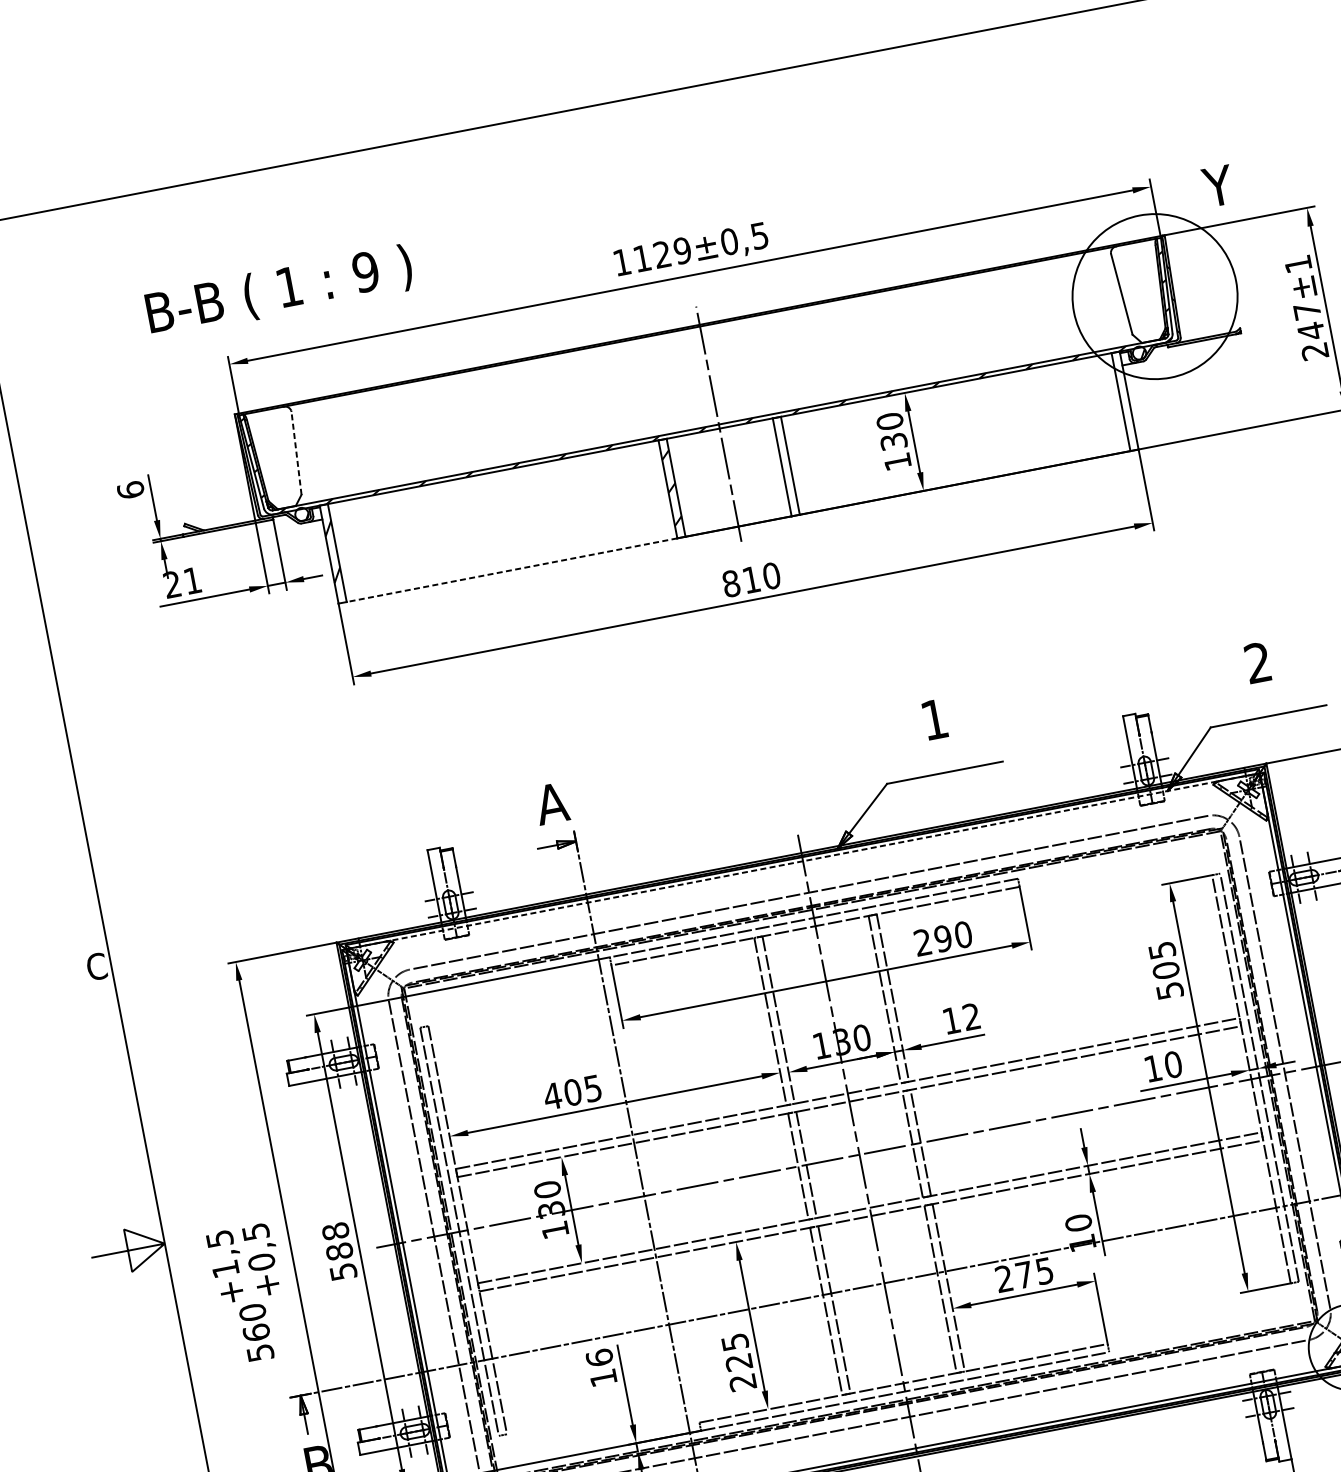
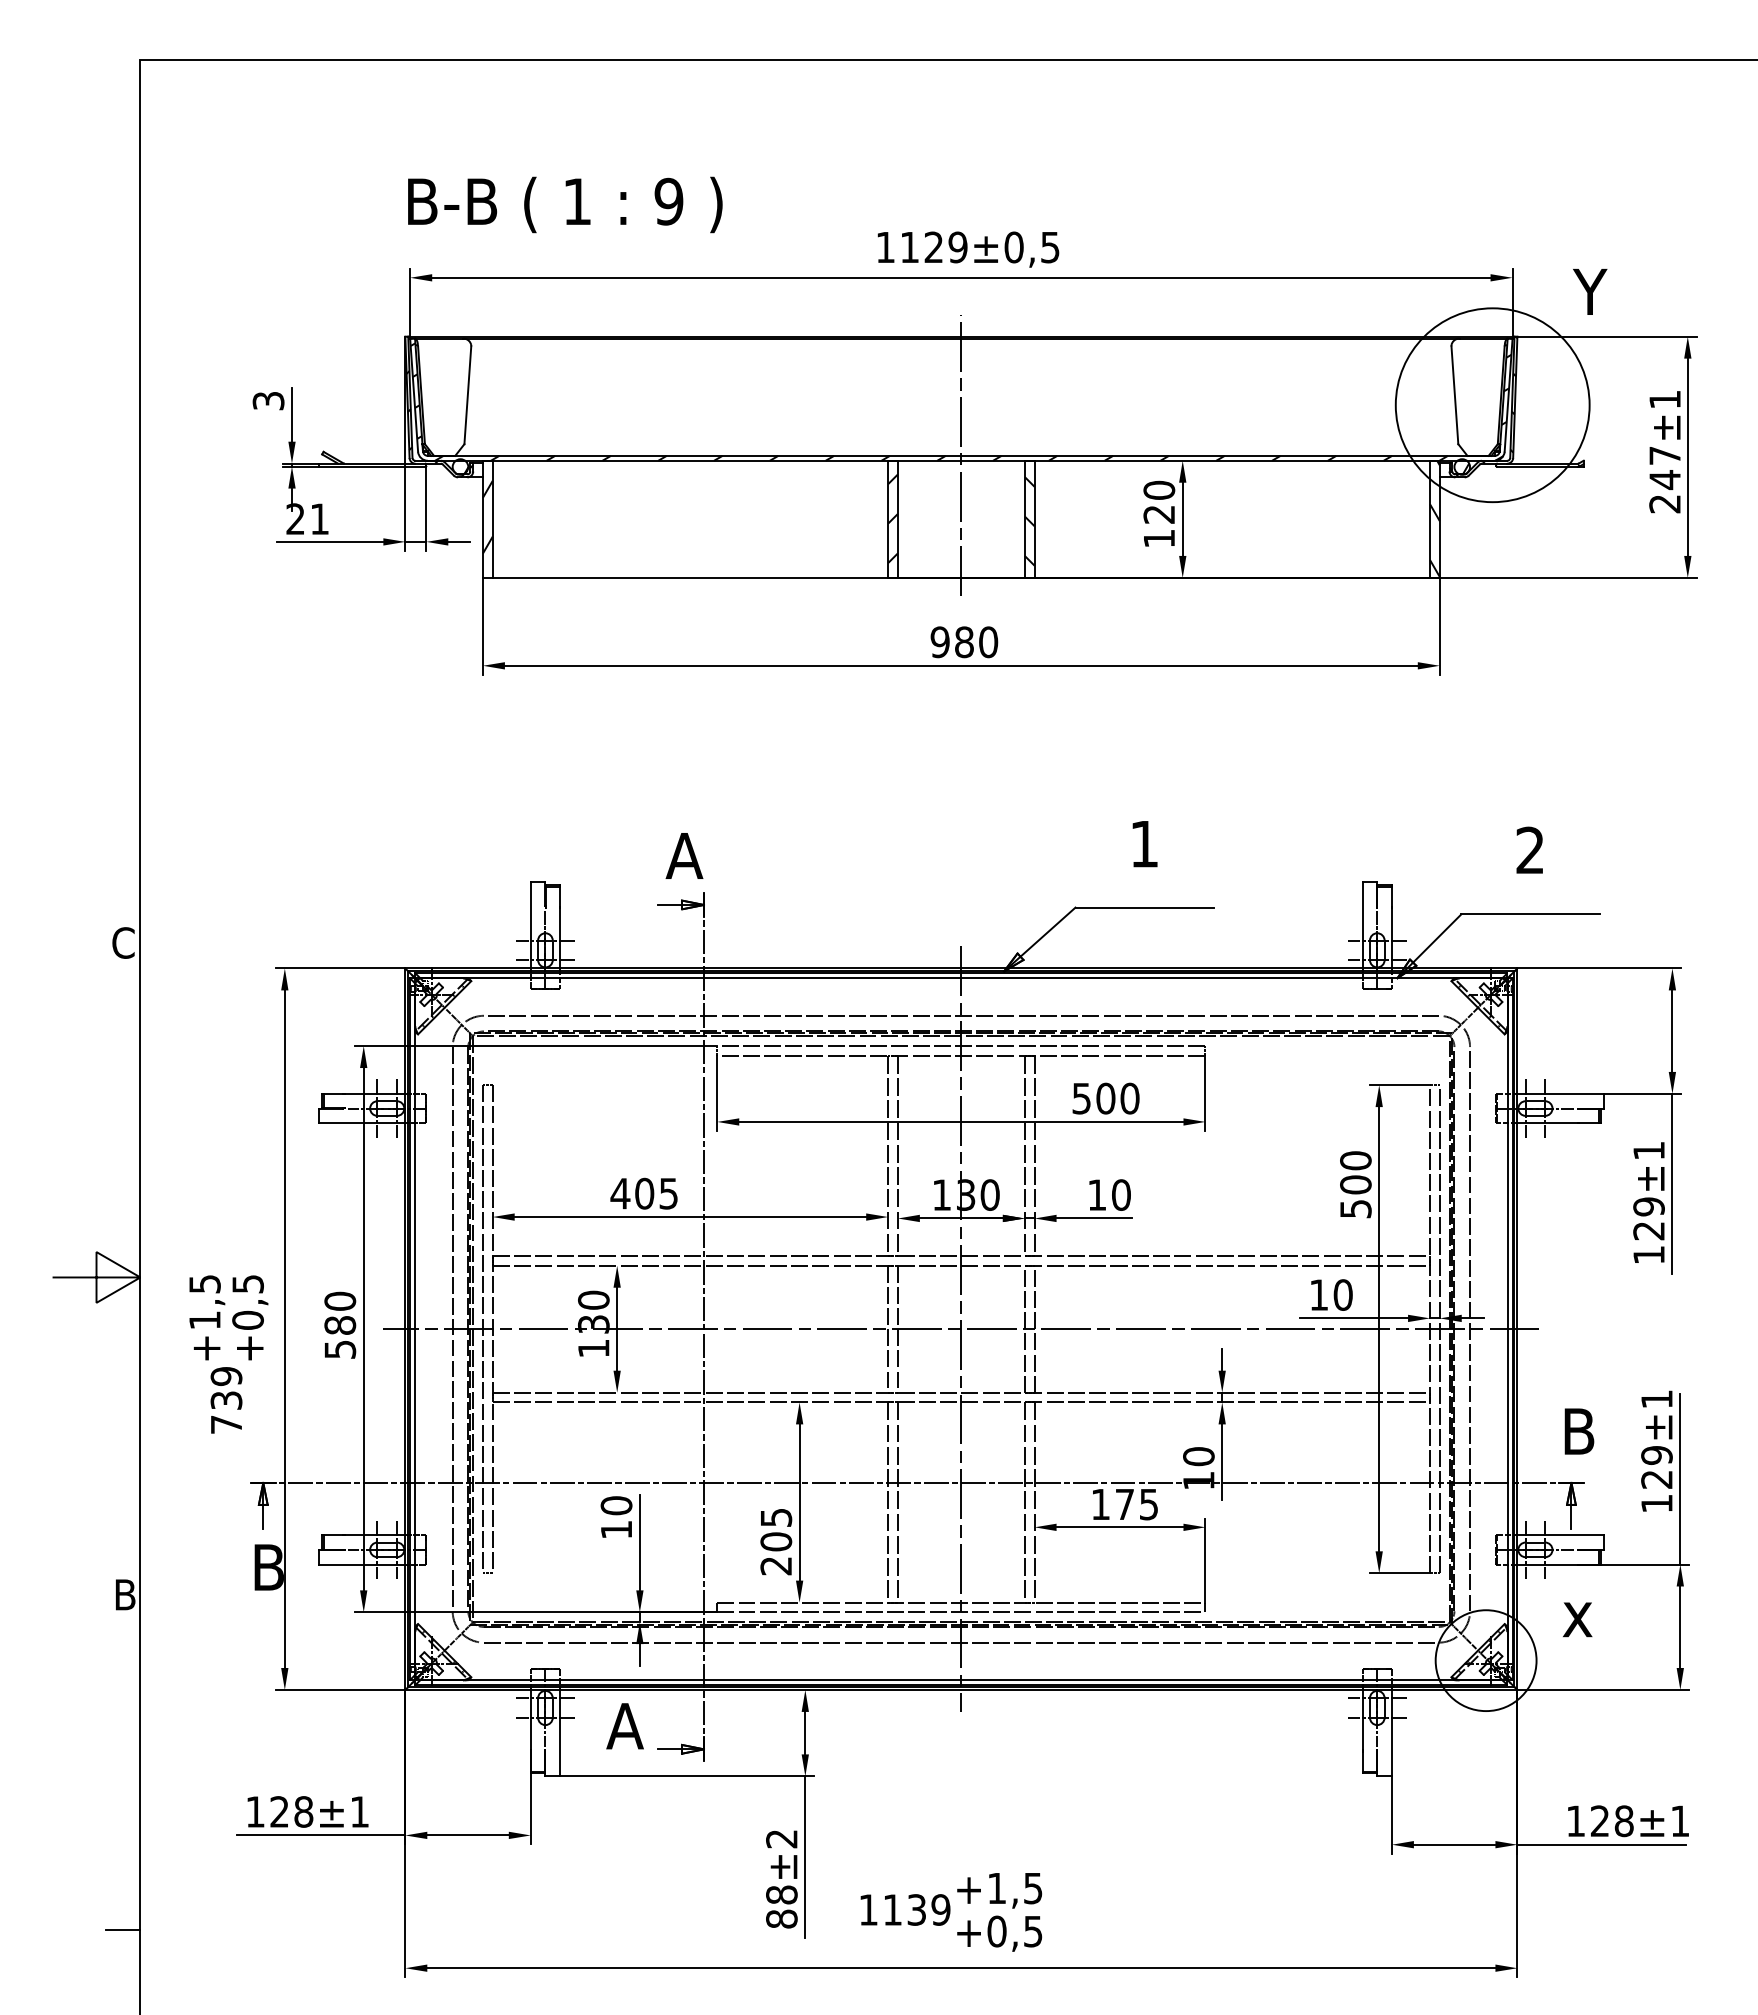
text: (279, 291) -> (565, 204), moved
hatch: (1124, 400) -> (1434, 518), added
text: (894, 441) -> (1159, 514), 130 -> 120
line: (296, 453) -> (467, 395), dashed -> solid
hatch: (786, 468) -> (1029, 521), added
hatch: (277, 482) -> (439, 424), added
text: (130, 489) -> (268, 400), 6 -> 3
line: (512, 569) -> (690, 577), dashed -> solid
text: (740, 582) -> (951, 642), 810 -> 980
line: (803, 861) -> (961, 978), dashed -> solid
text: (932, 940) -> (1093, 1098), 290 -> 500
text: (1161, 950) -> (1355, 1160), 505 -> 500
text: (971, 1016) -> (1121, 1194), 12 -> 10
text: (334, 1230) -> (339, 1300), 588 -> 580
text: (1003, 1278) -> (1100, 1503), 275 -> 175
text: (256, 1332) -> (226, 1400), 560 -> 739
text: (599, 1357) -> (616, 1505), 16 -> 10
text: (739, 1362) -> (776, 1541), 225 -> 205

